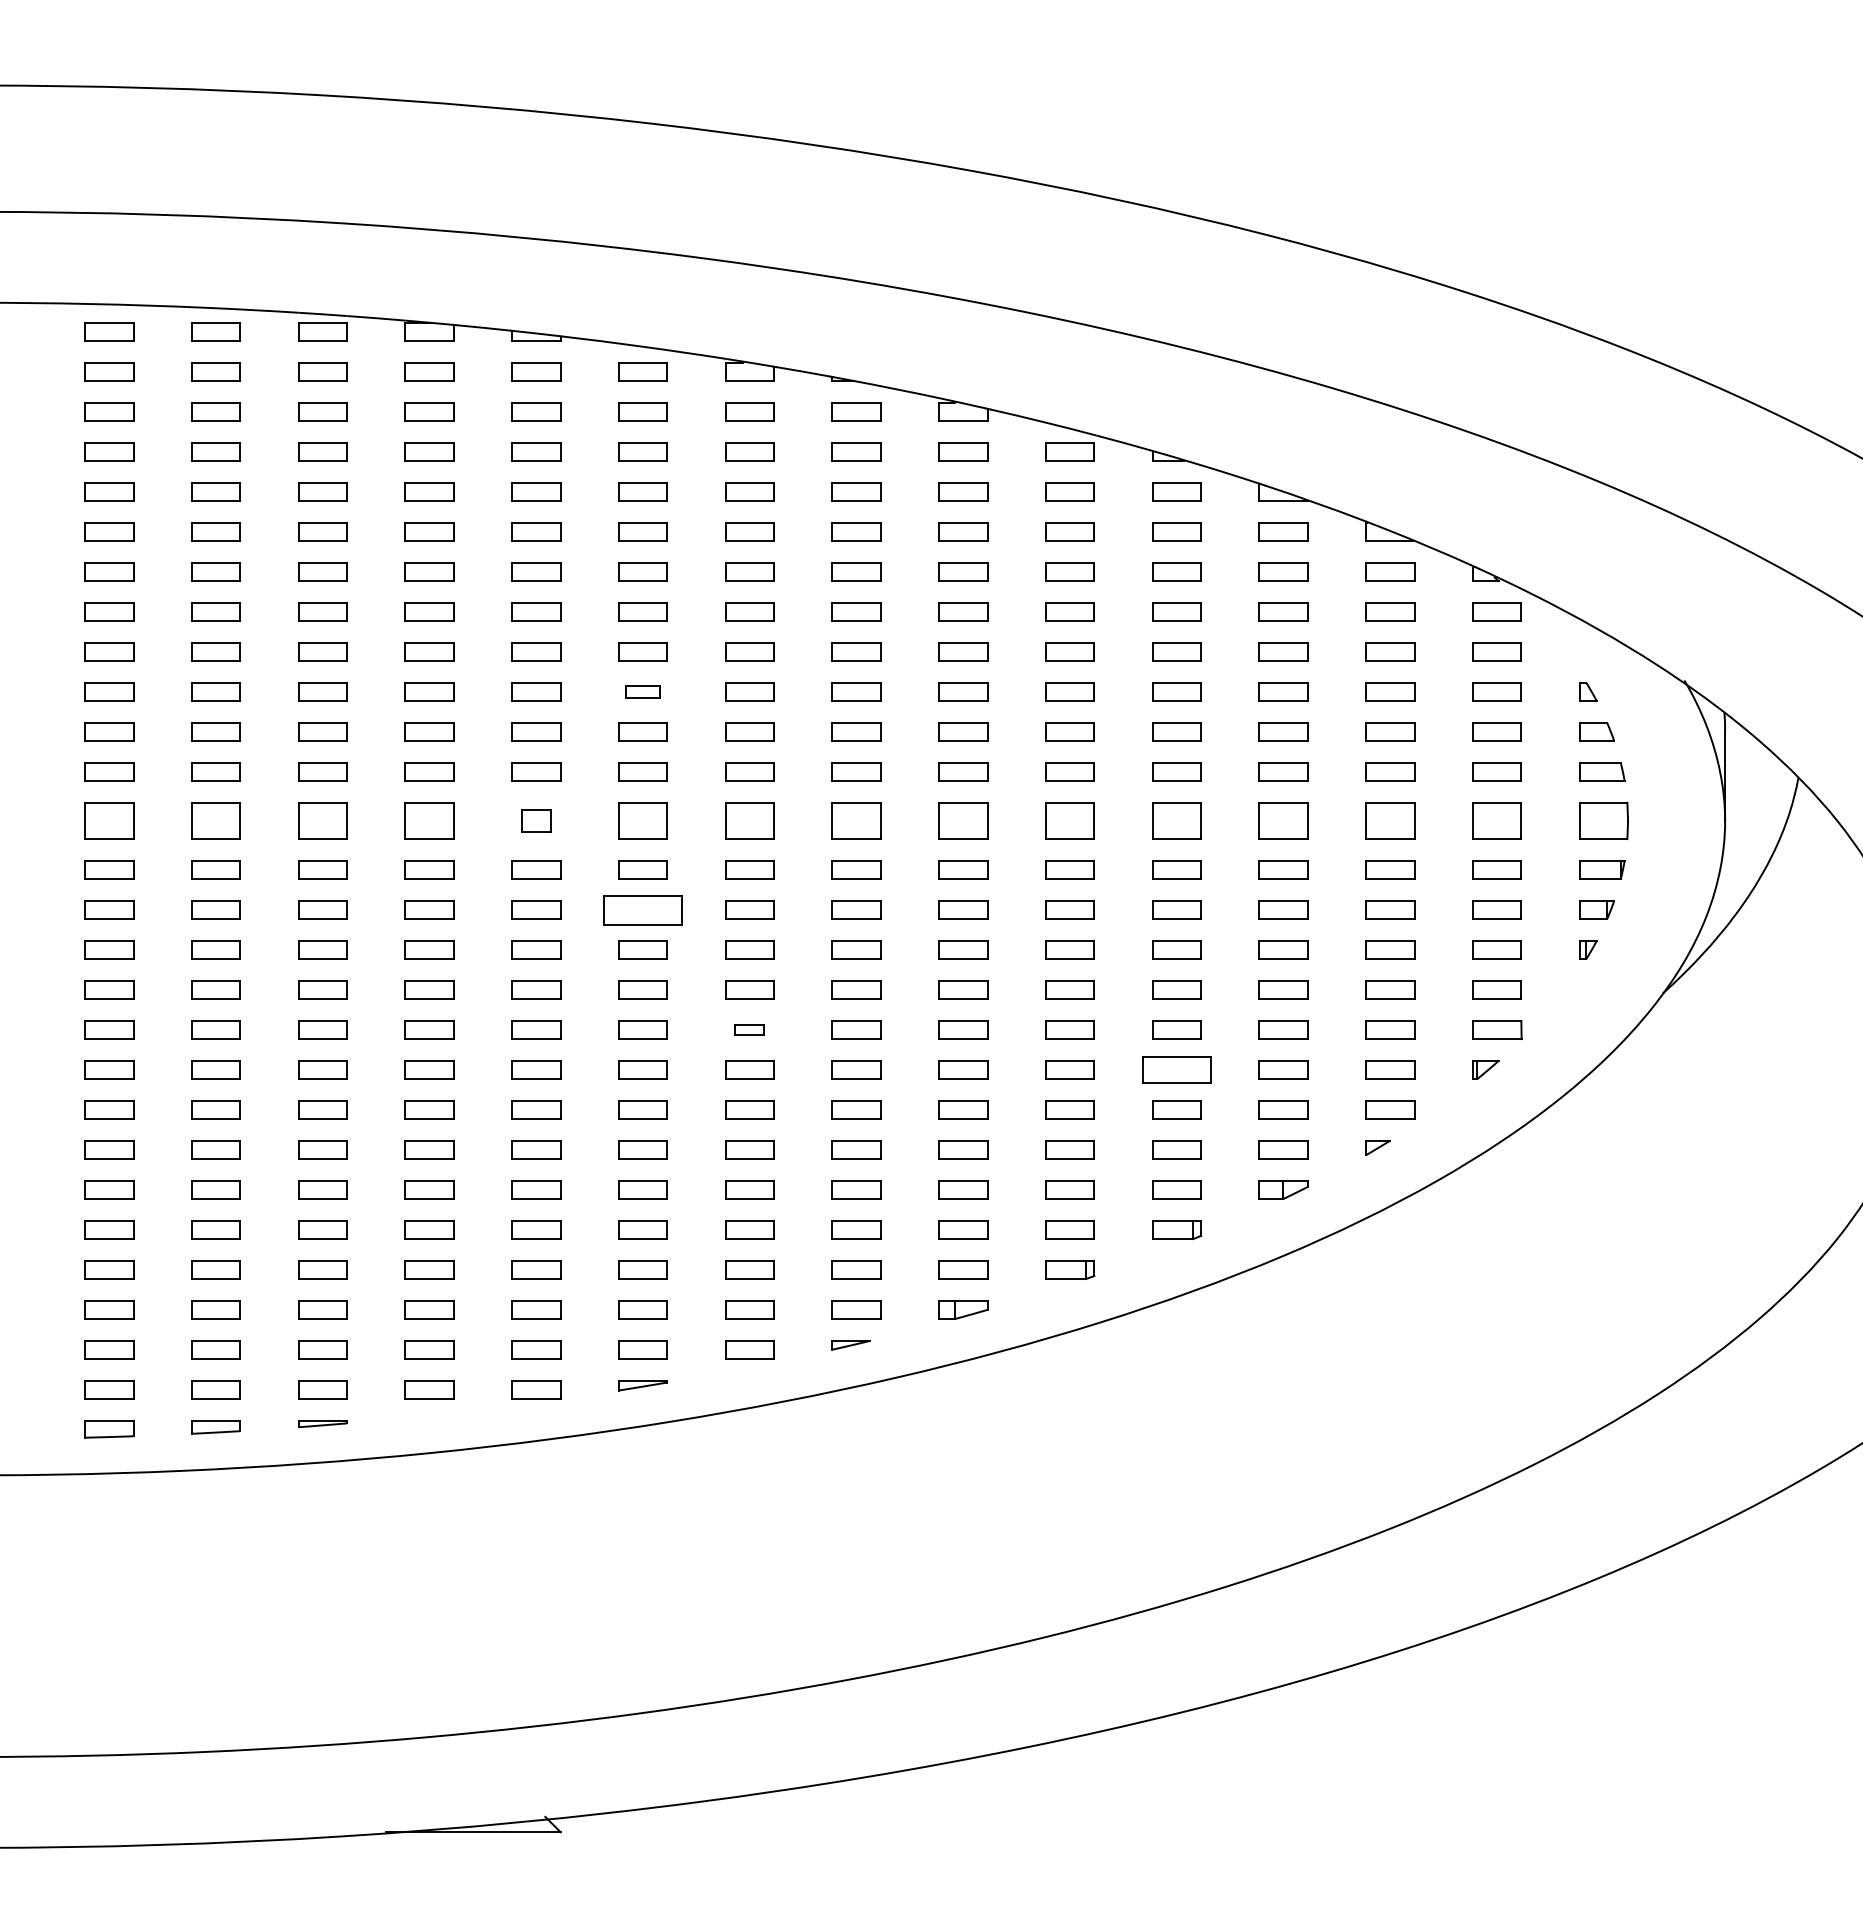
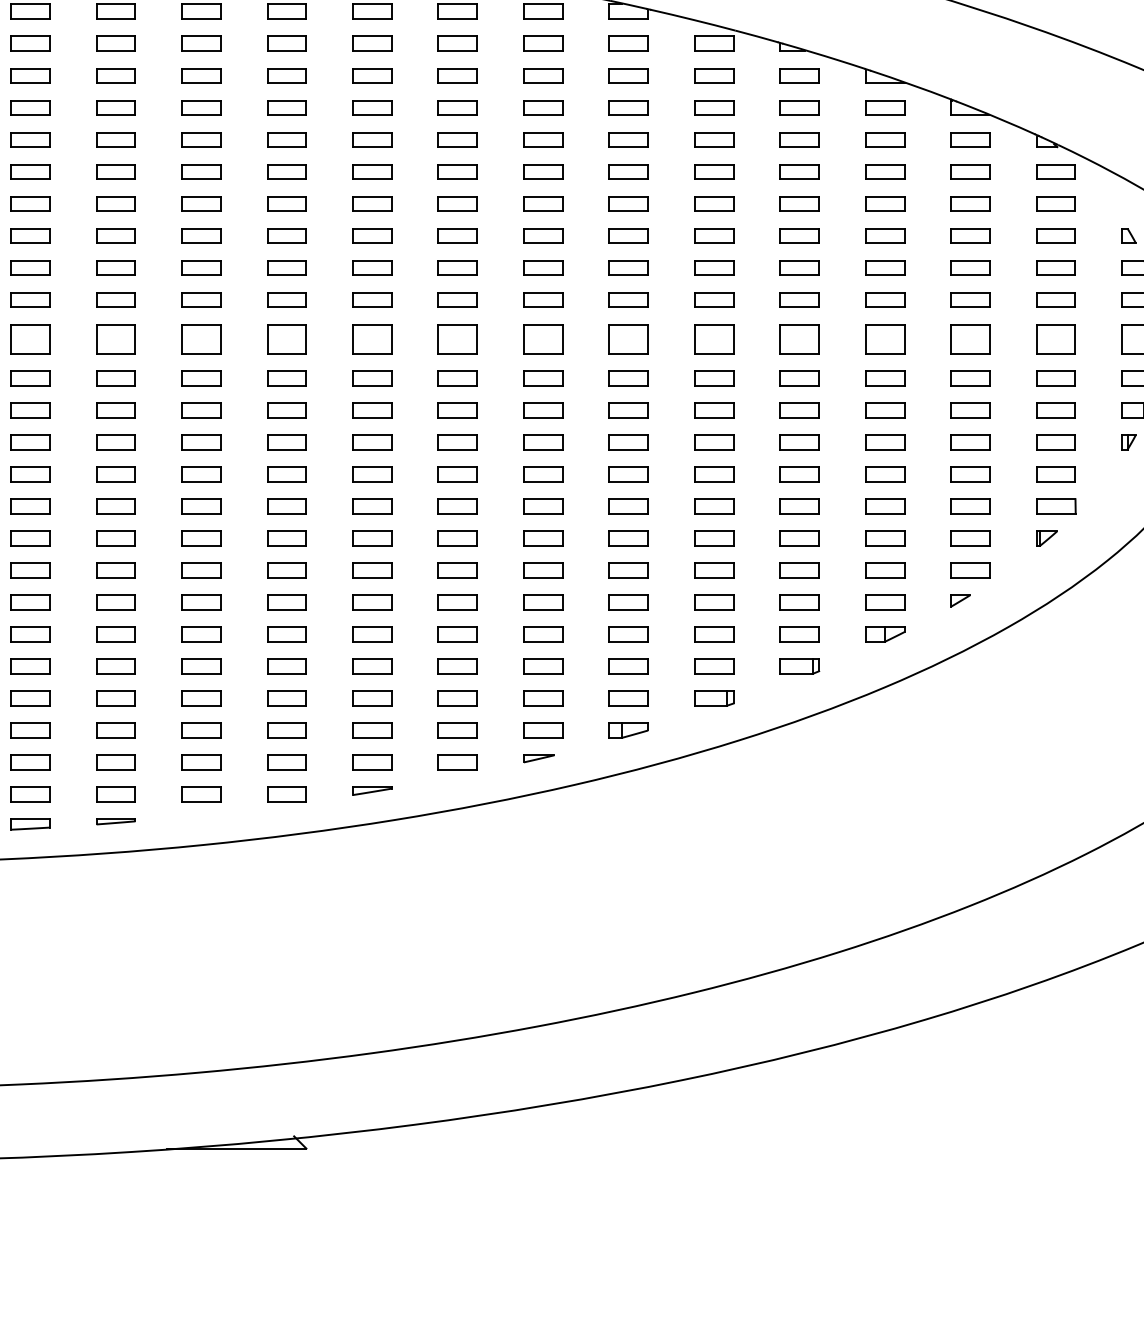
part: (642, 691) -> (371, 235), size x1.43
part: (536, 820) -> (287, 338), size x1.67
part: (642, 909) -> (371, 410), size x0.62
part: (749, 1029) -> (457, 506), size x1.67
part: (1176, 1069) -> (799, 538), size x0.71

